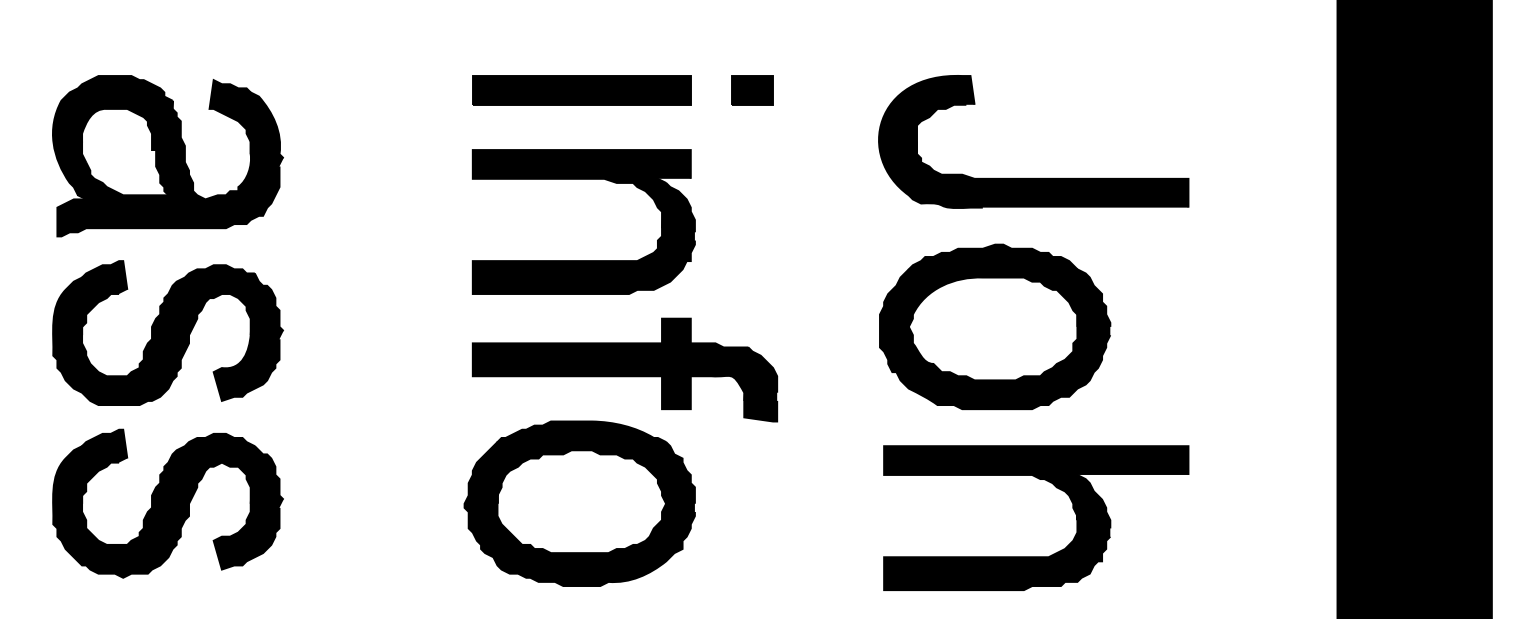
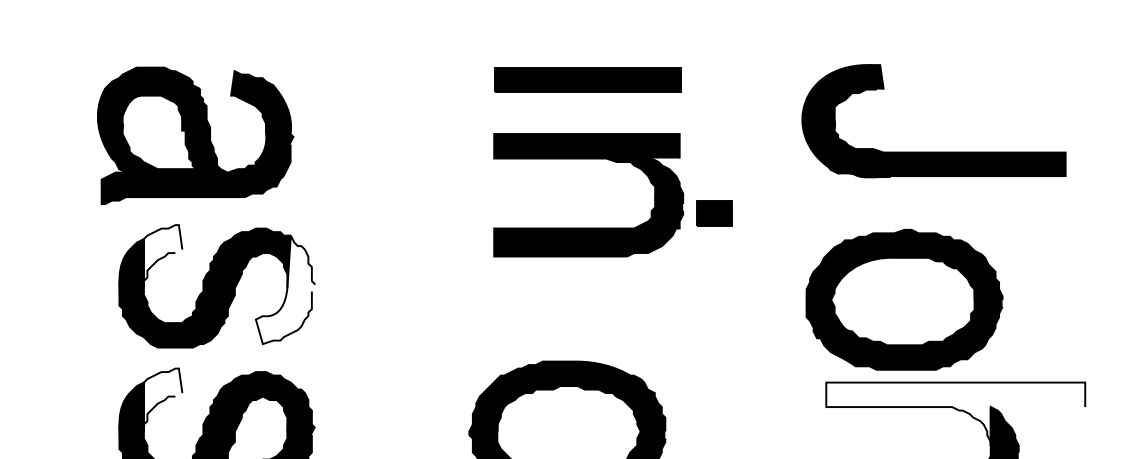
part: (581, 90) -> (587, 79), moved
part: (752, 90) -> (714, 213), moved
part: (167, 156) -> (195, 136), moved
part: (1033, 177) -> (933, 151), moved
part: (583, 260) -> (588, 228), moved
fill: (104, 298) -> (162, 256), removed
part: (995, 326) -> (904, 299), moved
fill: (248, 336) -> (285, 289), removed
part: (624, 369) -> (605, 317), removed
fill: (104, 466) -> (162, 399), removed
fill: (1036, 483) -> (955, 414), removed

